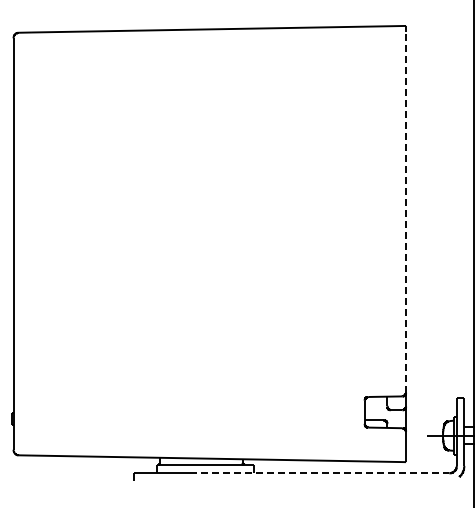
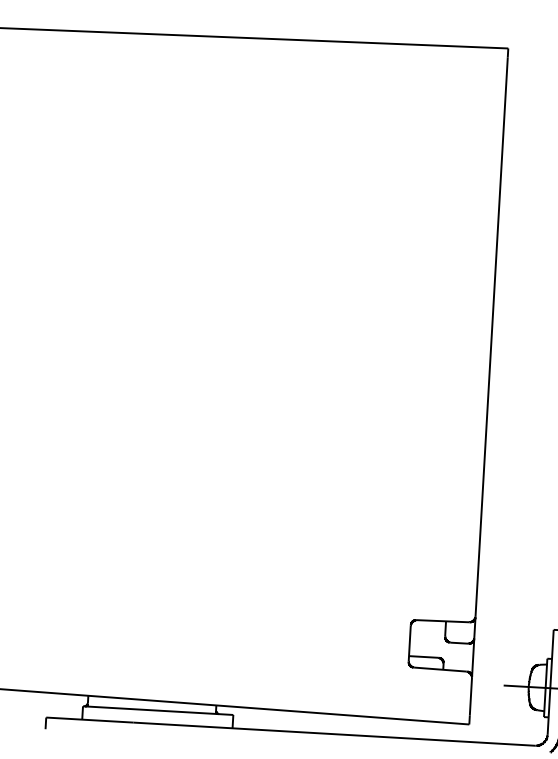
line: (406, 212) -> (492, 337), dashed -> solid
line: (319, 473) -> (334, 734), dashed -> solid

